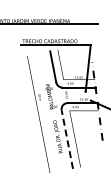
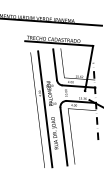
line: (45, 112) -> (44, 108), added
line: (67, 139) -> (64, 136), dashed -> solid

